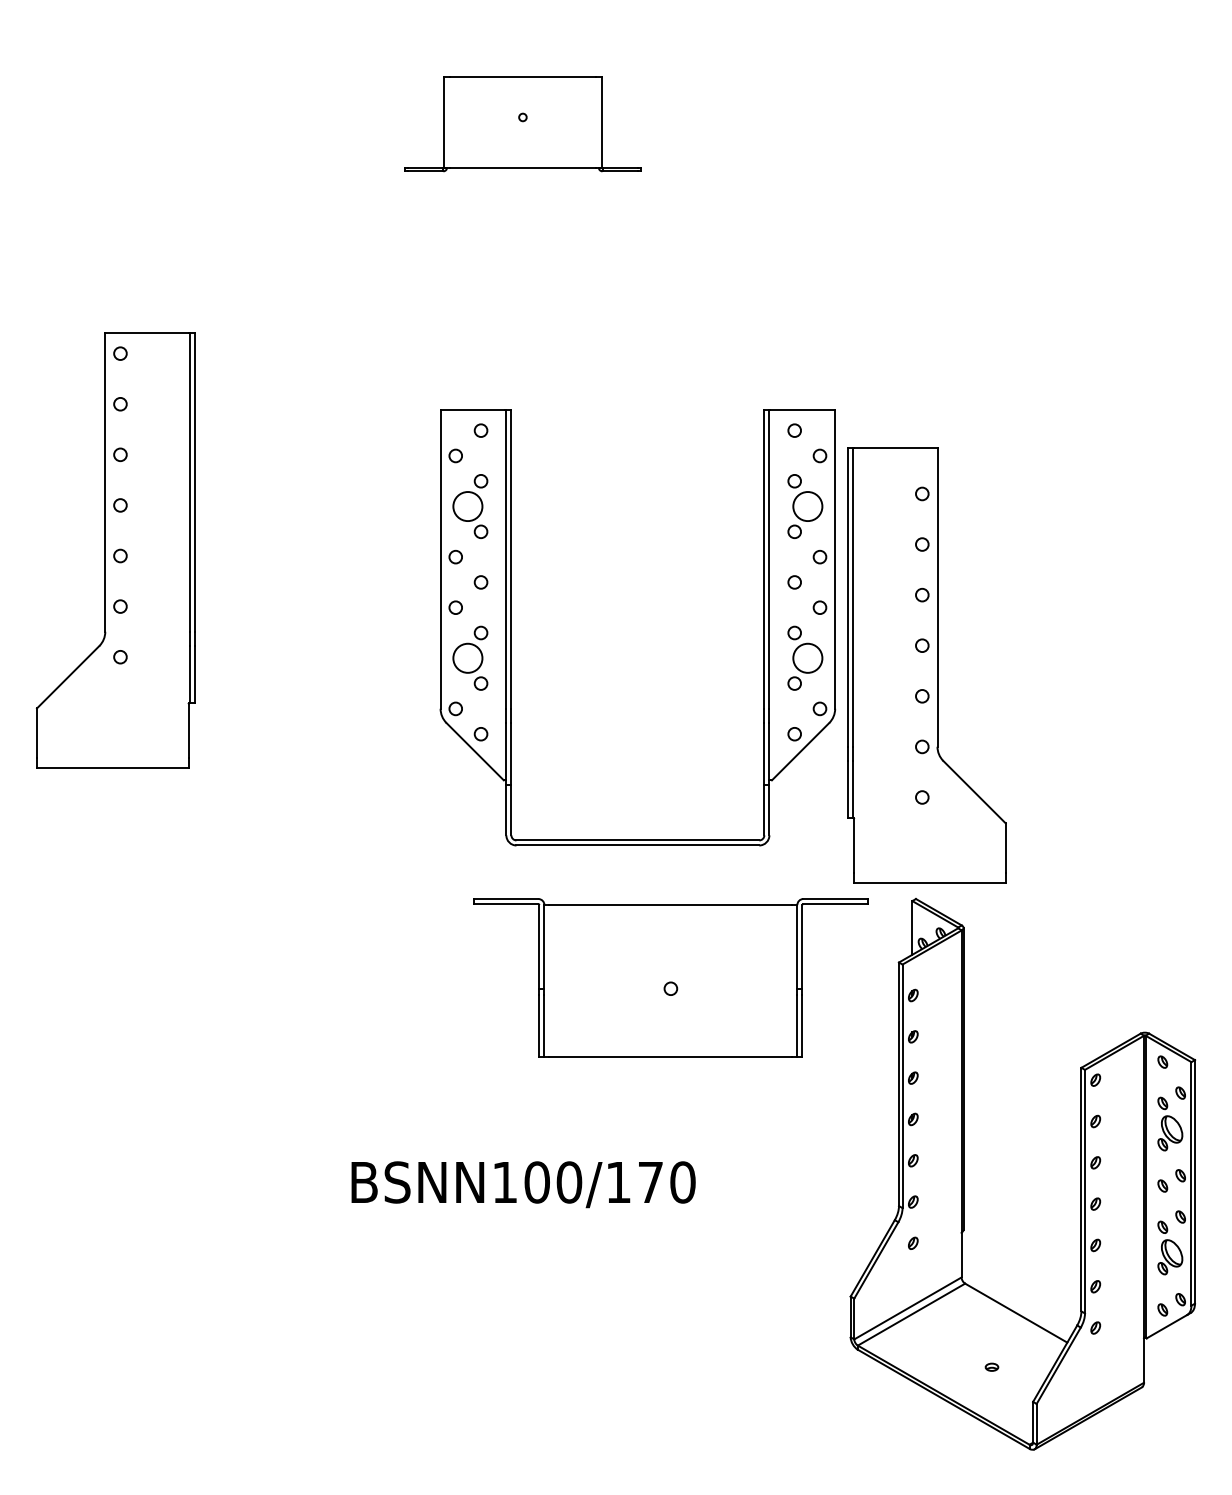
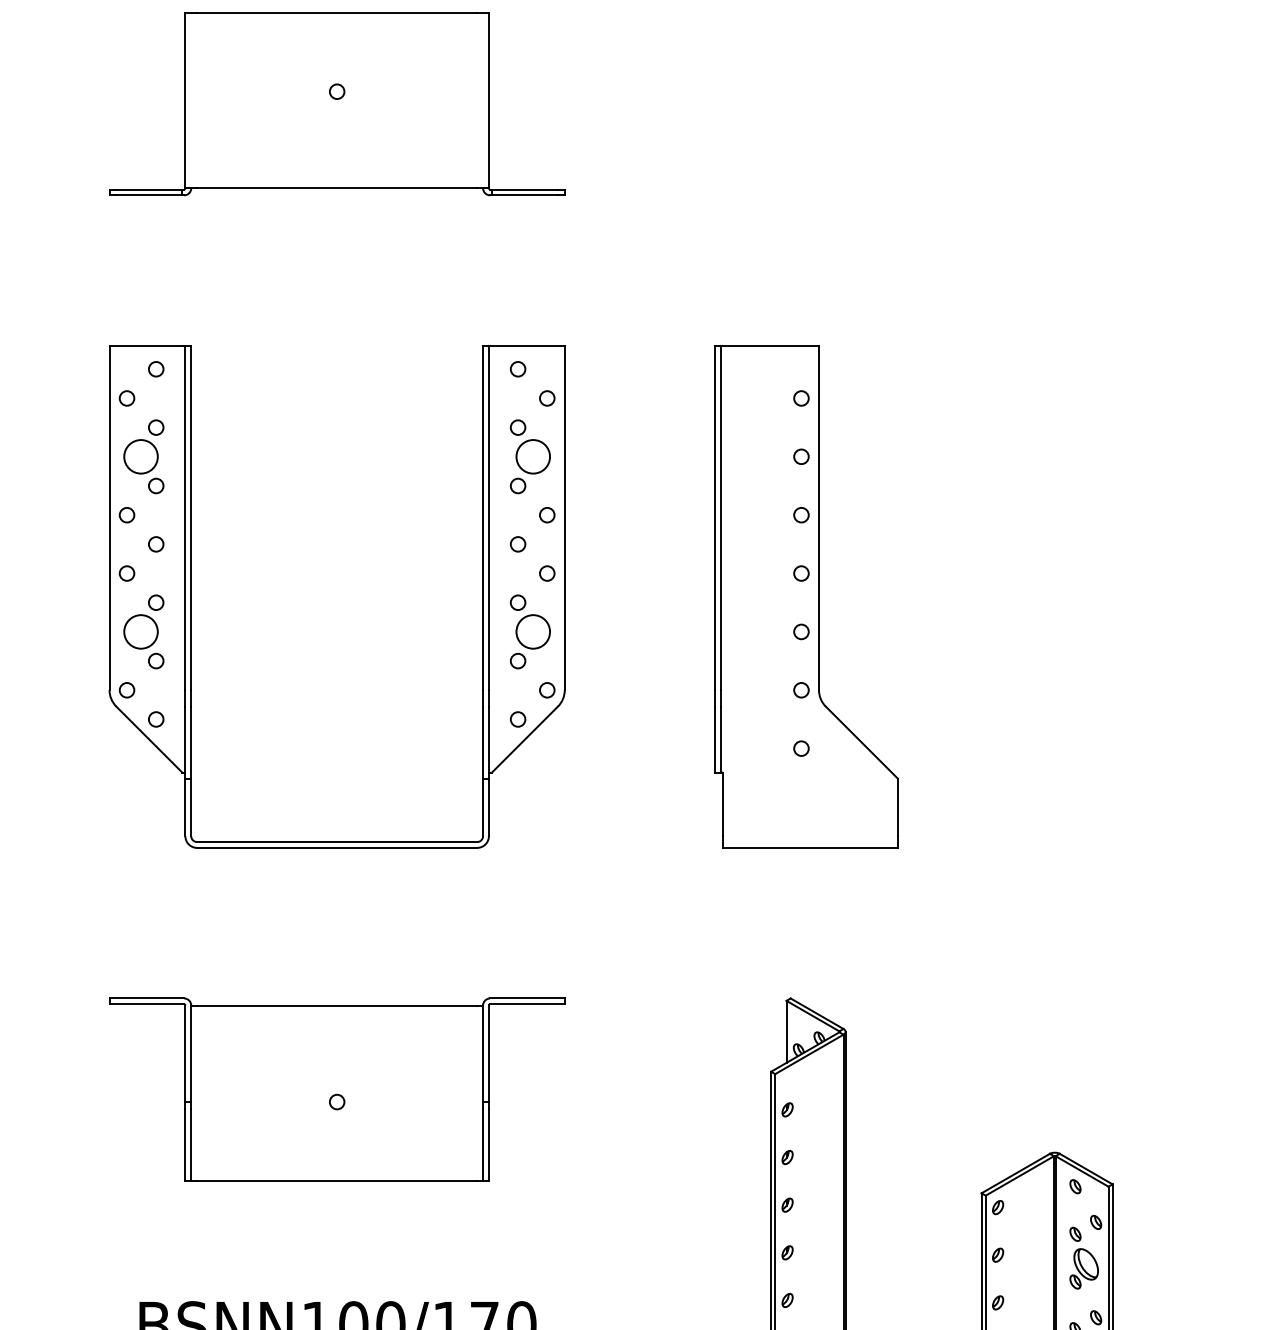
part: (522, 123) -> (336, 103), size x1.67
part: (511, 627) -> (191, 596), moved
part: (926, 665) -> (806, 596), moved
part: (670, 977) -> (336, 1089), moved

